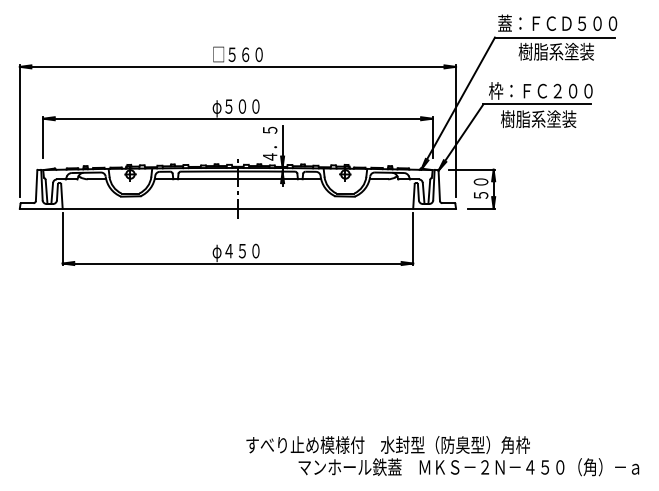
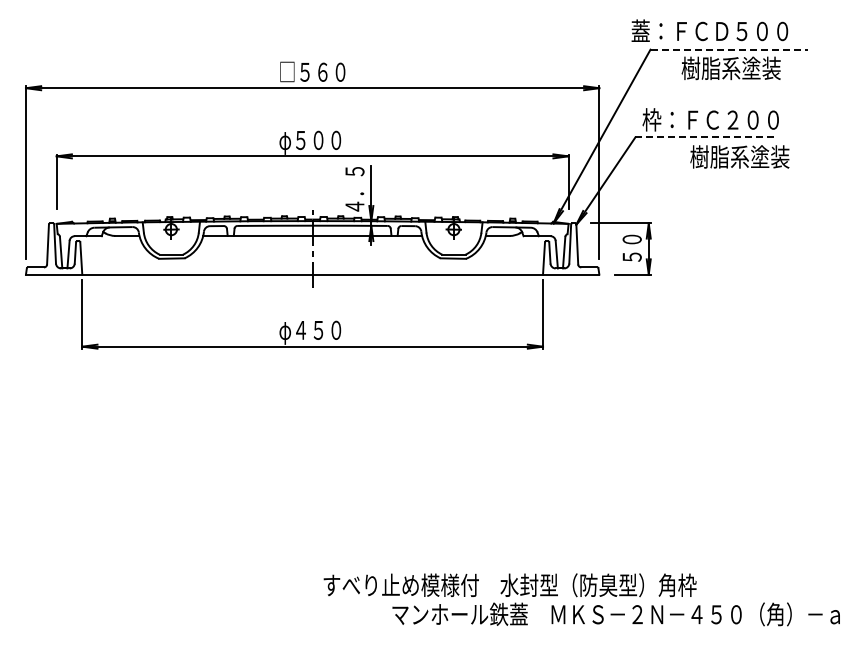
text: (557, 22) -> (709, 30), moved
line: (555, 37) -> (729, 49), solid -> dashed
line: (537, 104) -> (706, 137), solid -> dashed
text: (538, 118) -> (739, 156), moved

